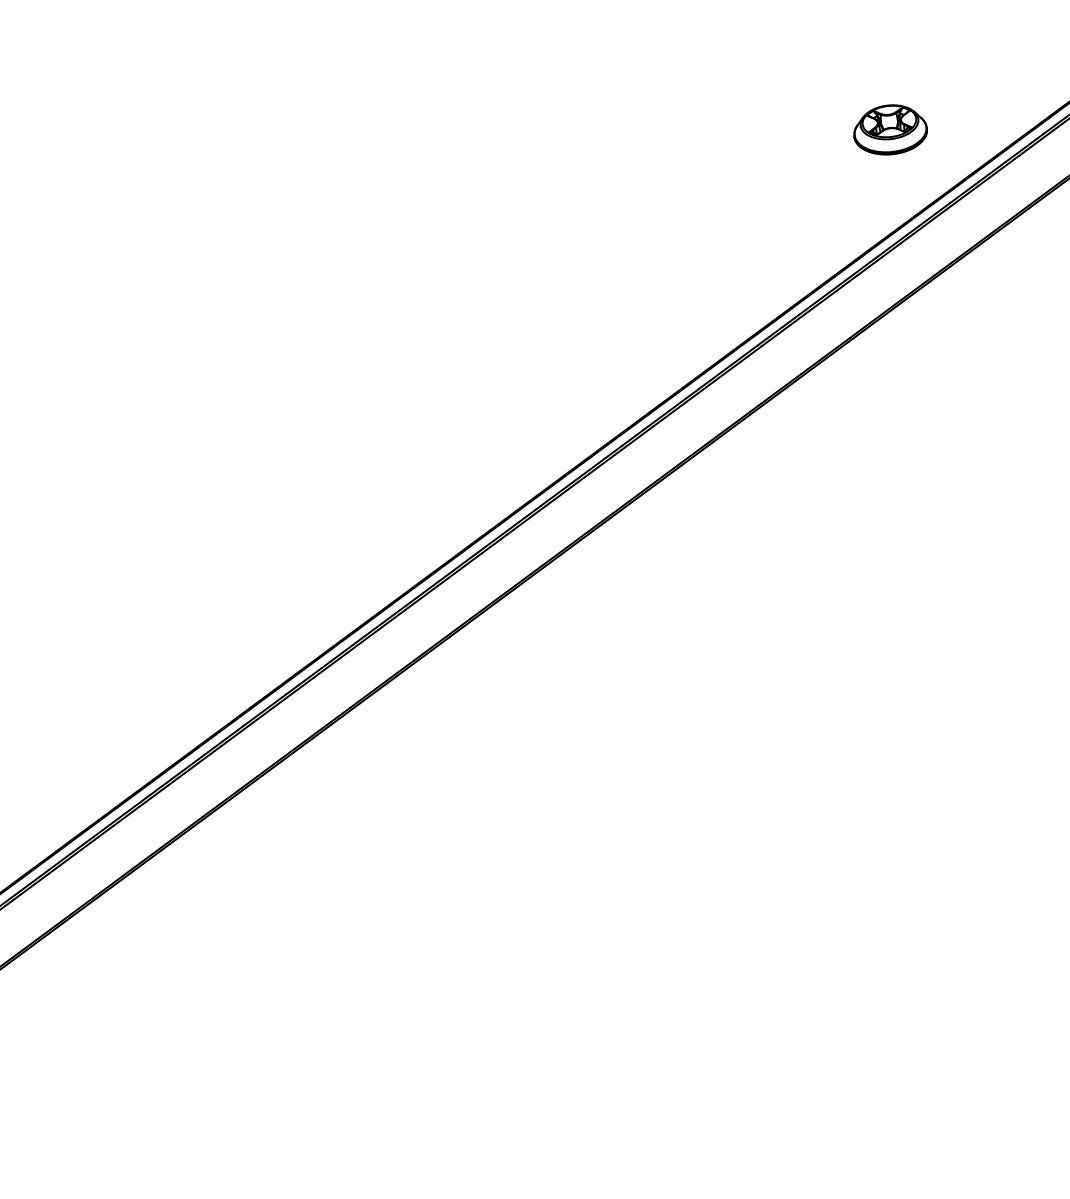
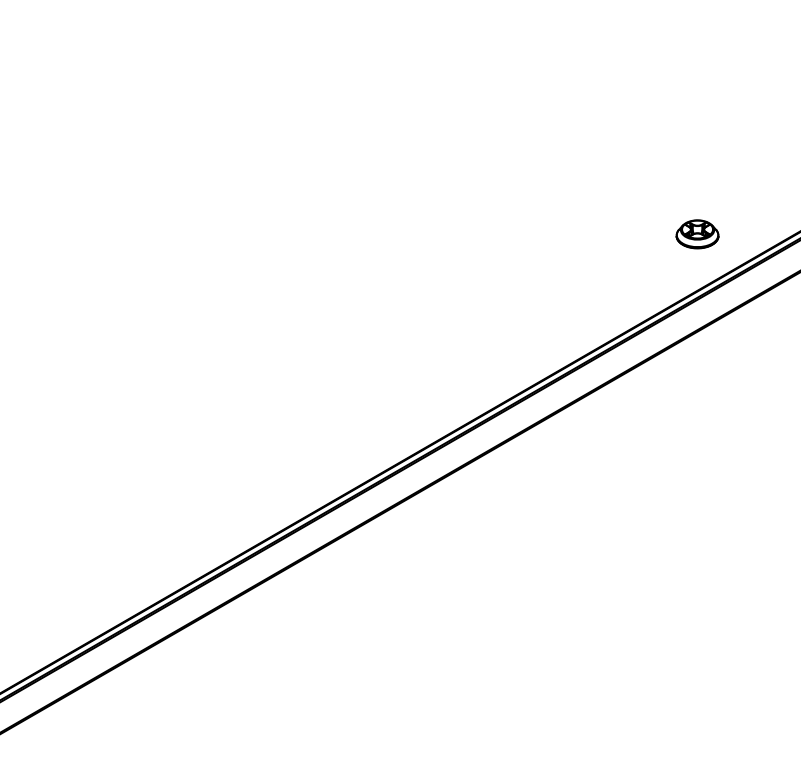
part: (890, 130) -> (697, 234), moved

